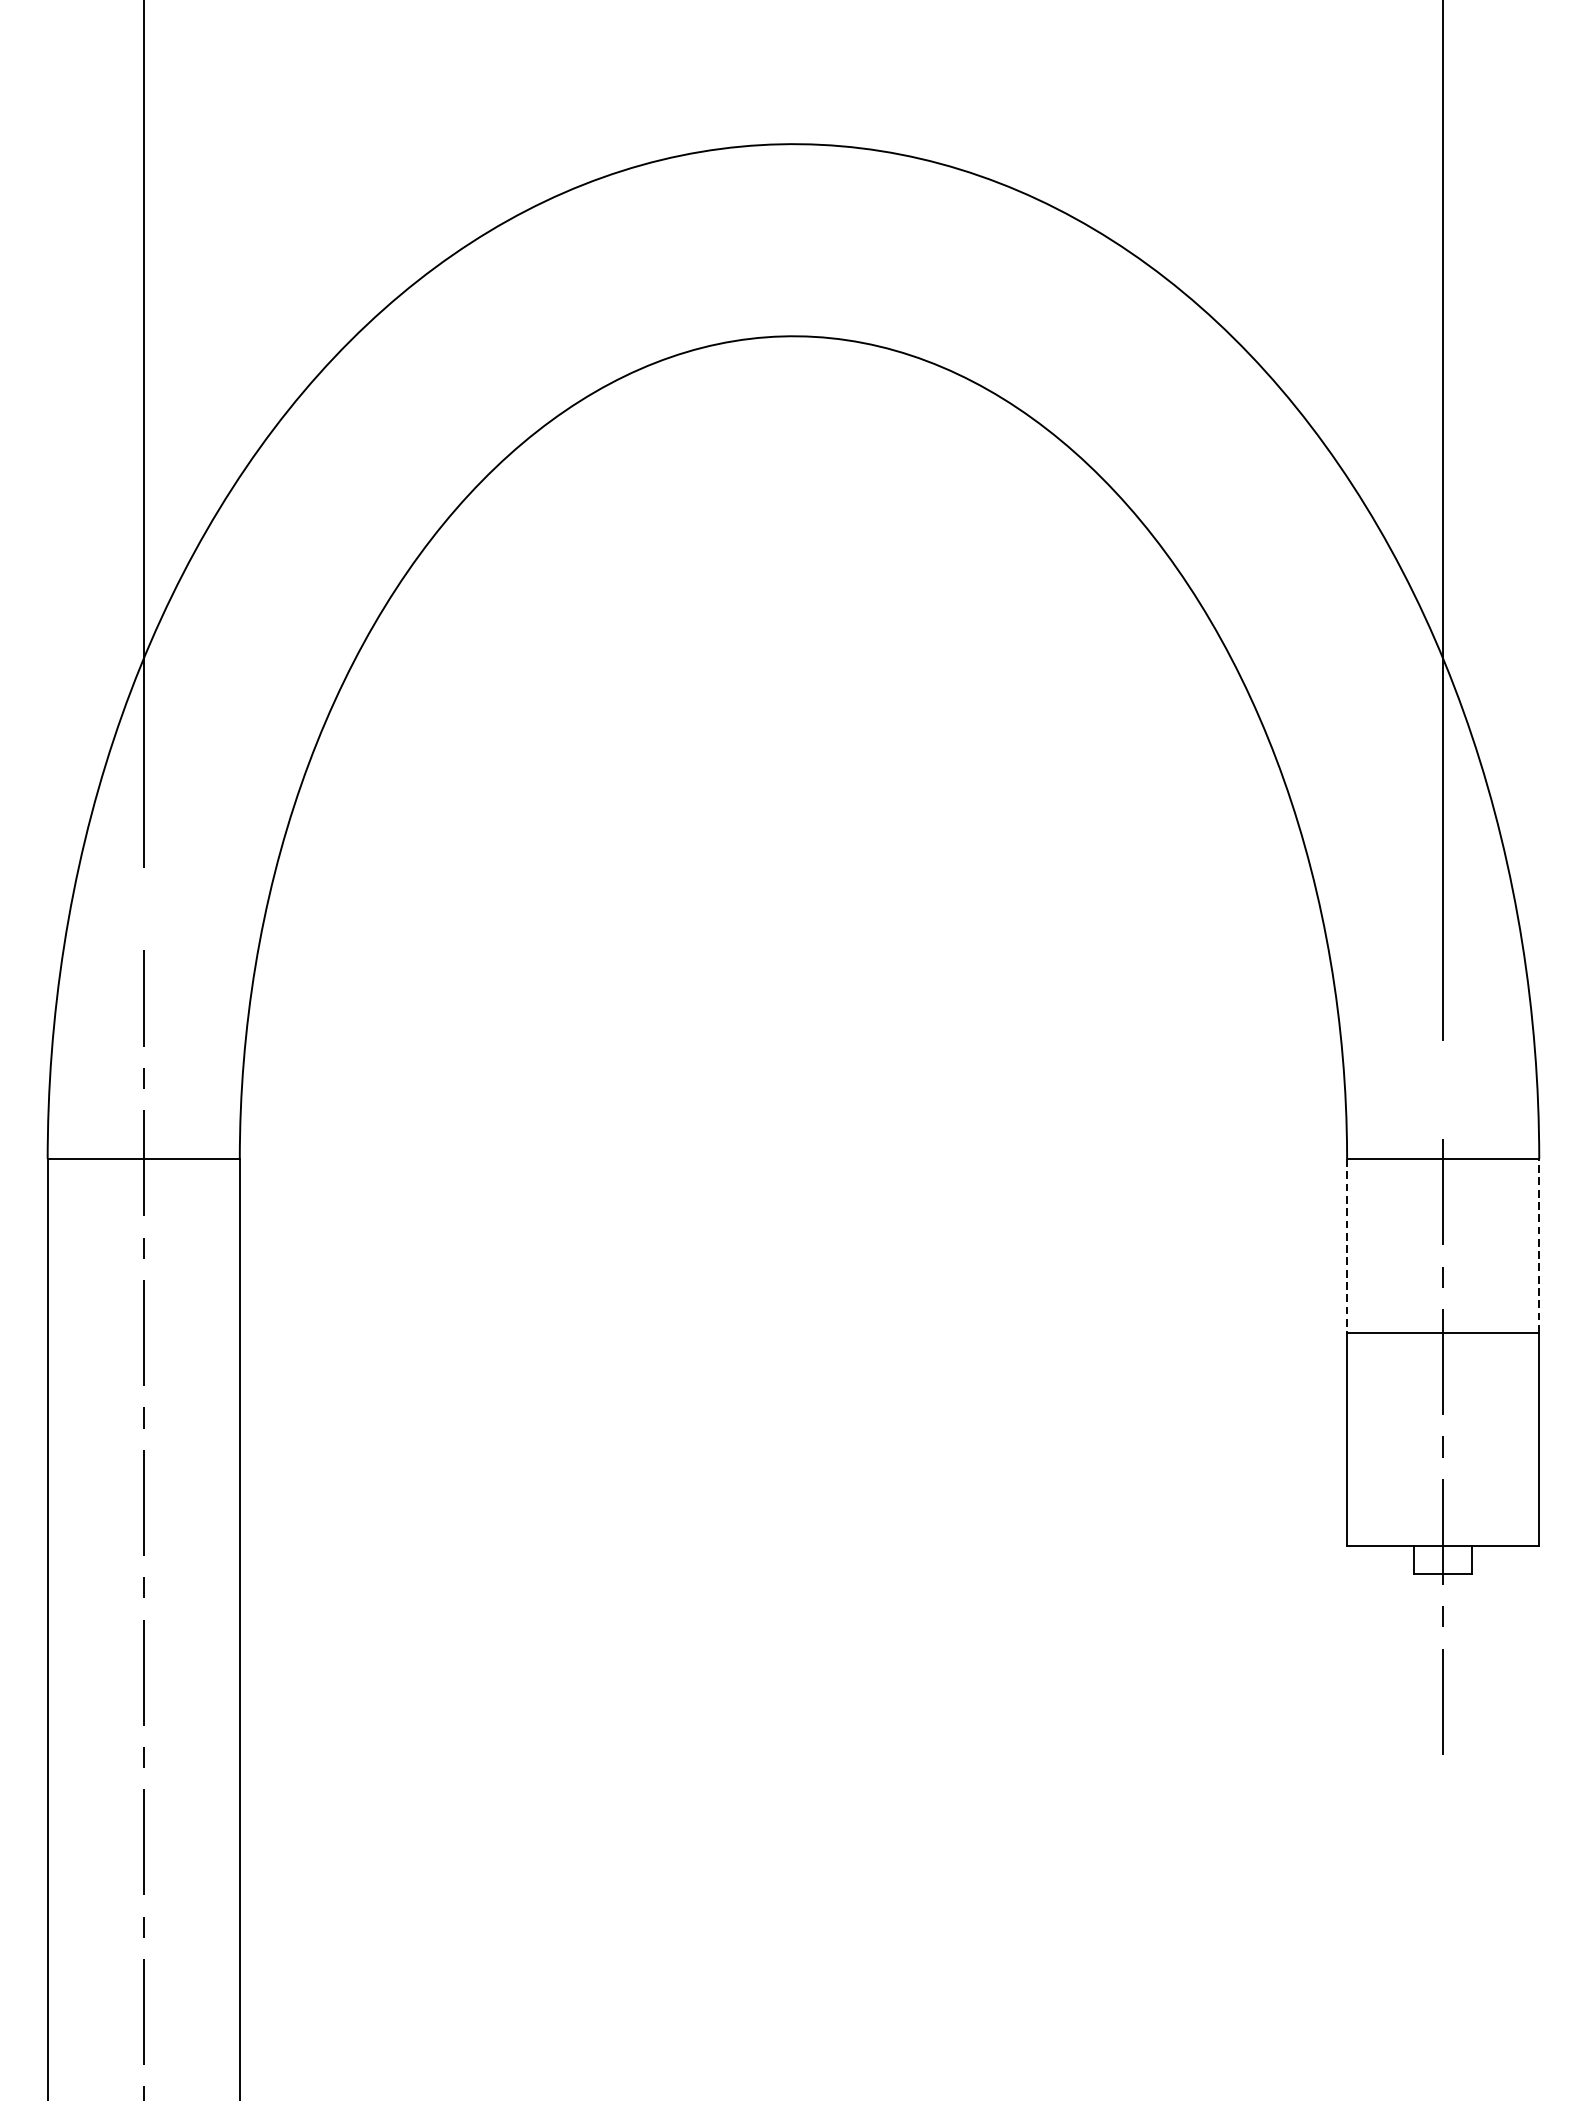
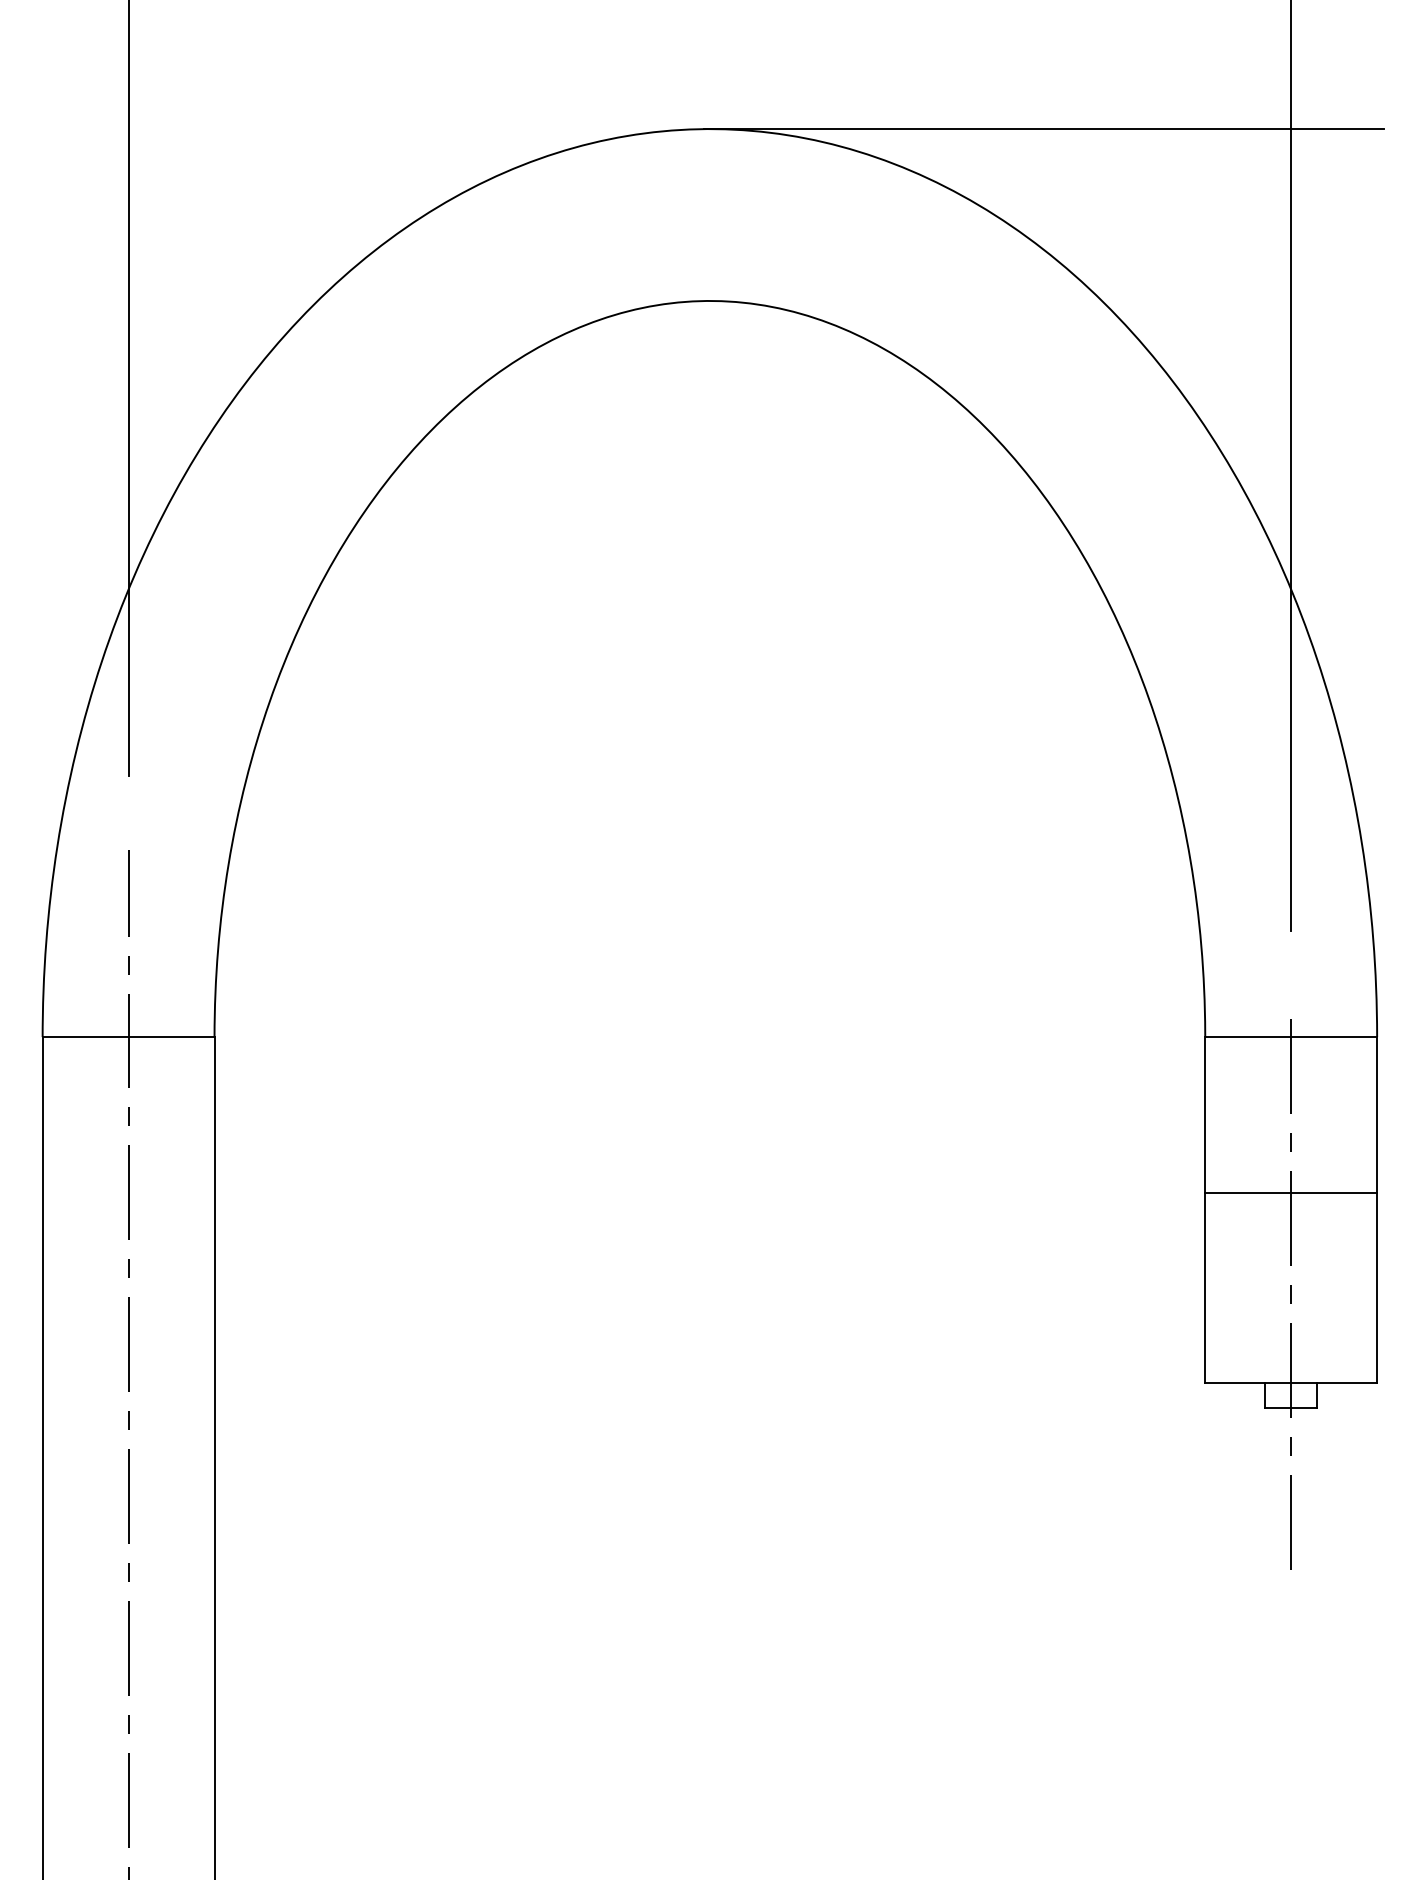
line: (1167, 144) -> (1044, 129), added
line: (1347, 1245) -> (1205, 1114), dashed -> solid
line: (1539, 1245) -> (1377, 1114), dashed -> solid

